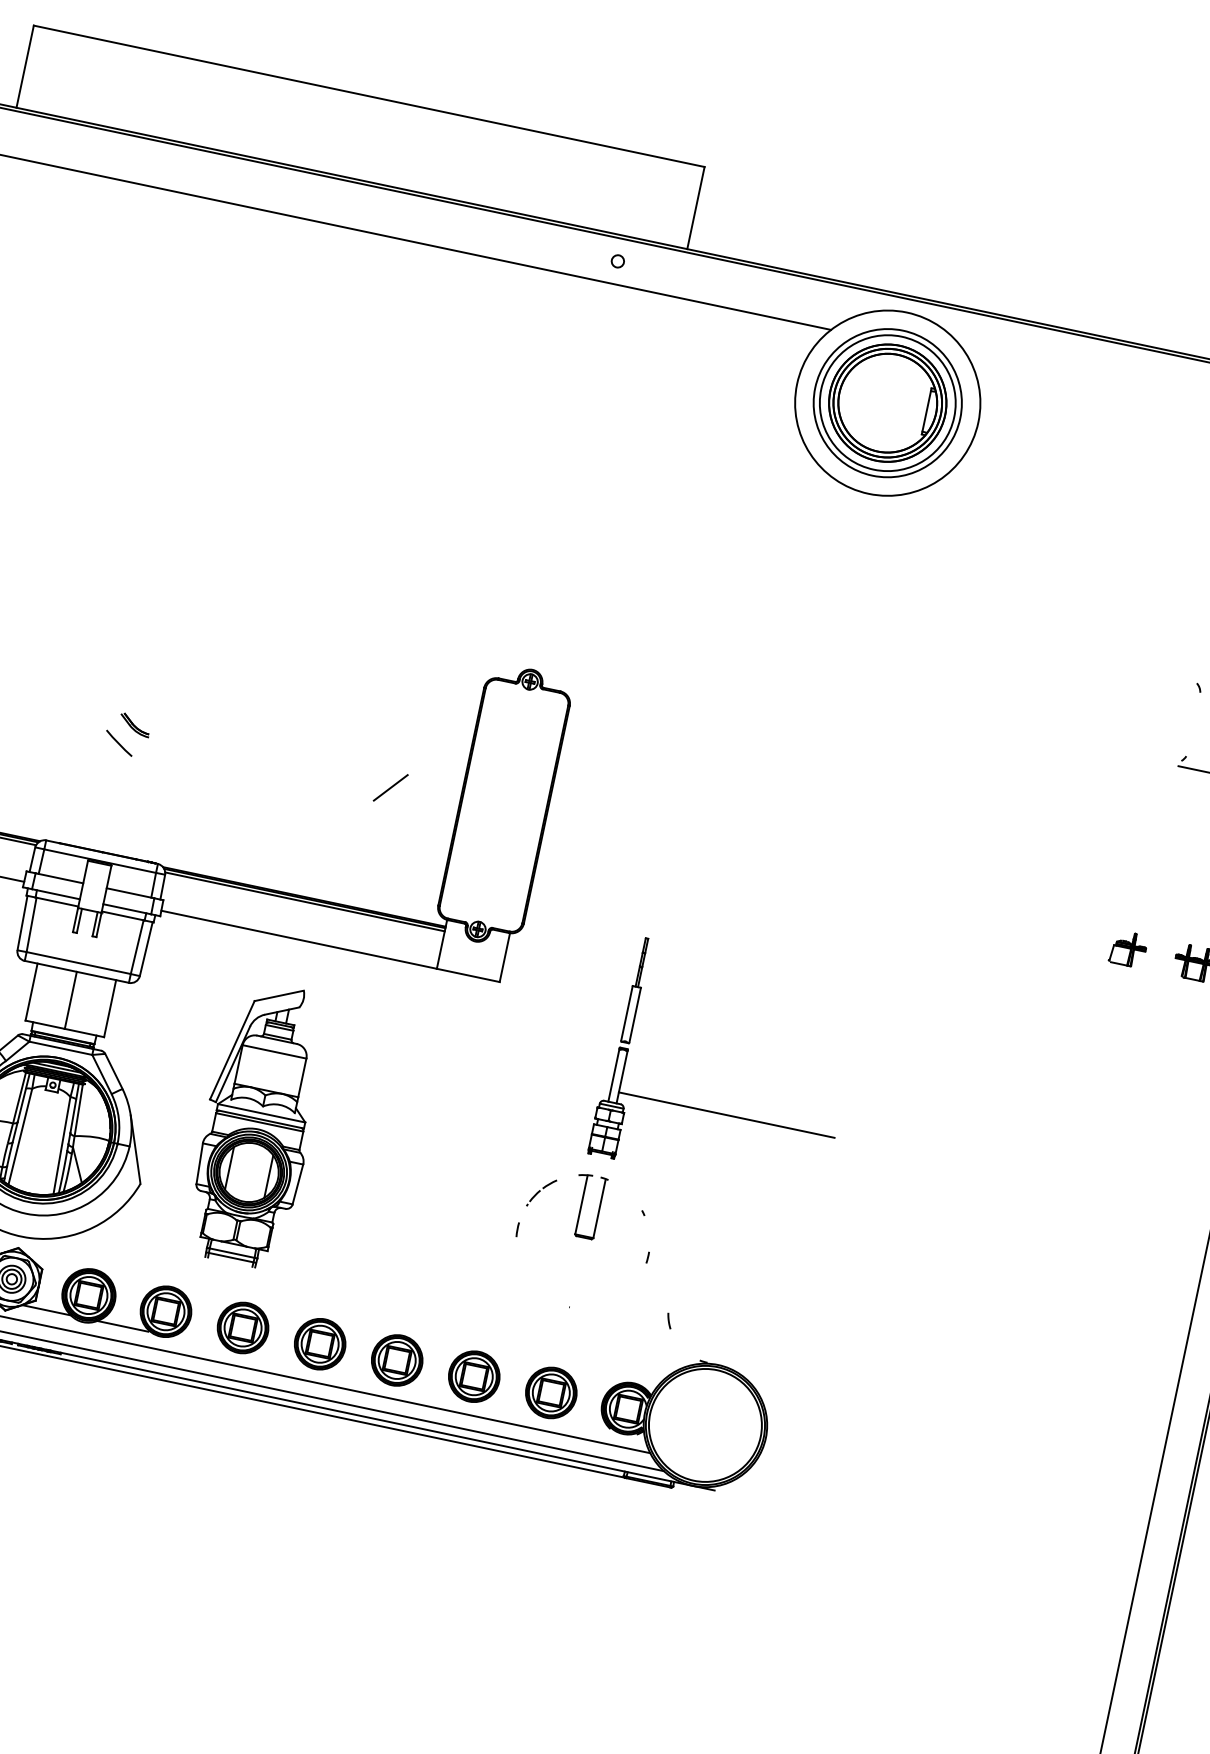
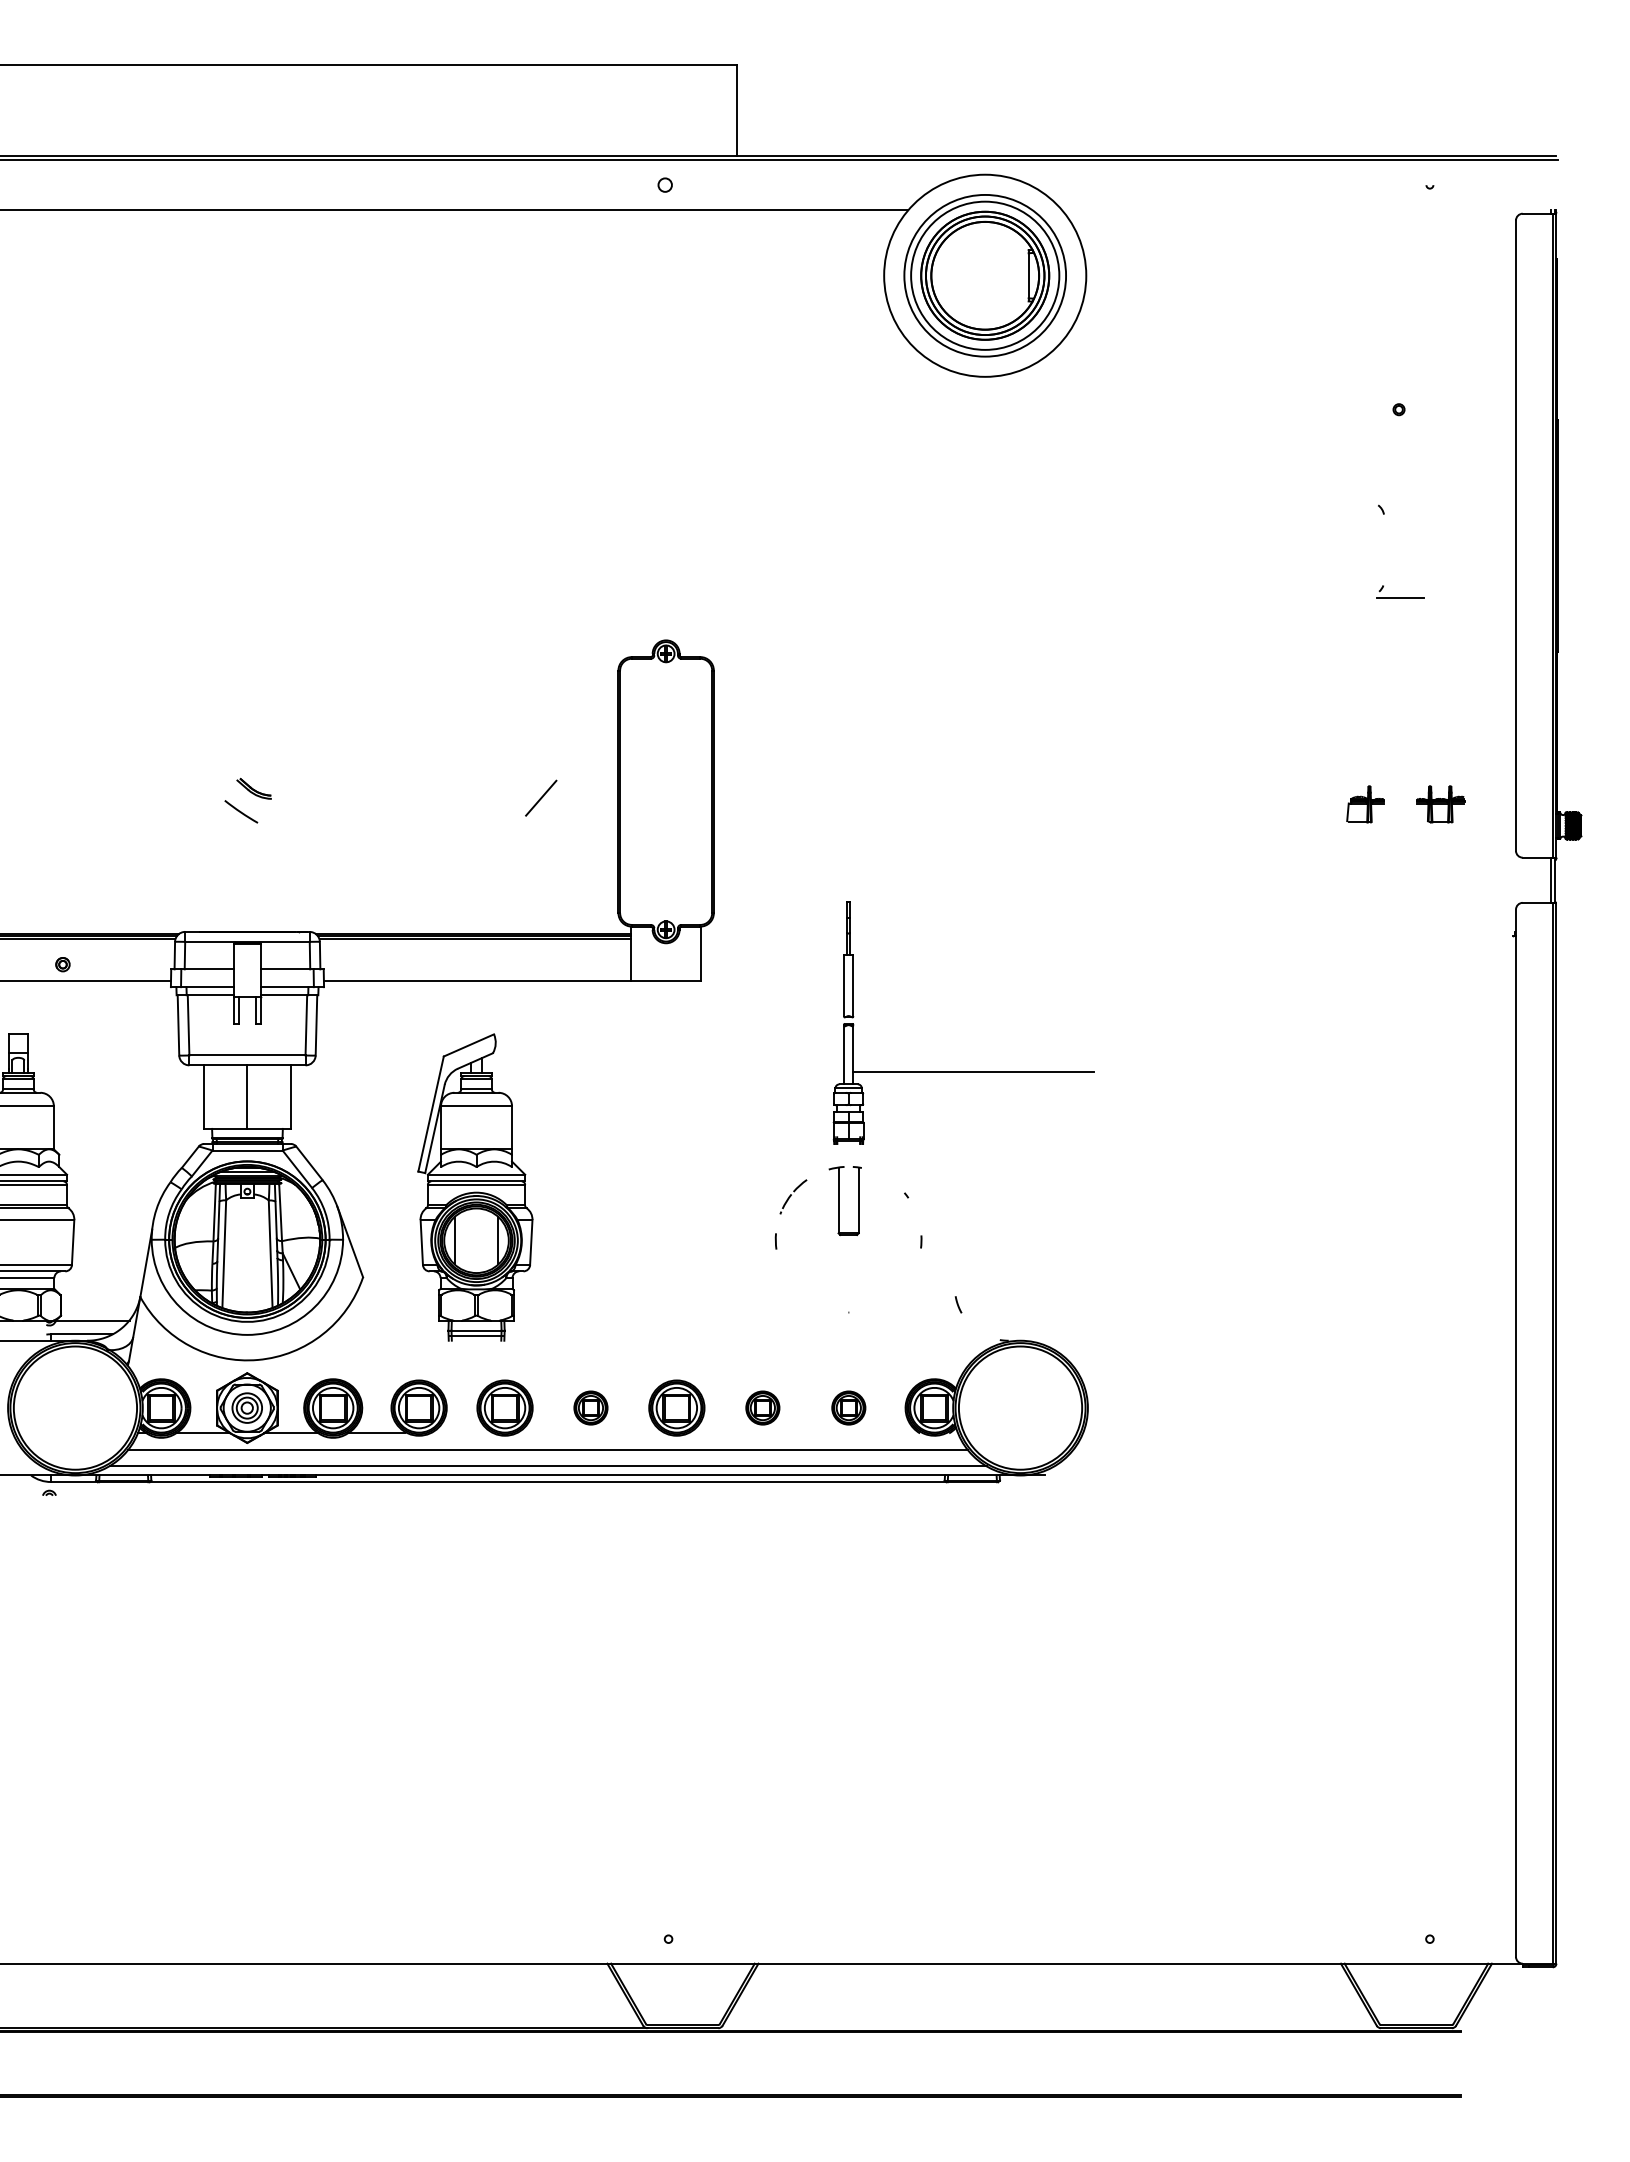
part: (319, 1343) -> (590, 1407), size x0.6
part: (474, 1376) -> (762, 1407), size x0.6
part: (551, 1392) -> (848, 1407), size x0.6

